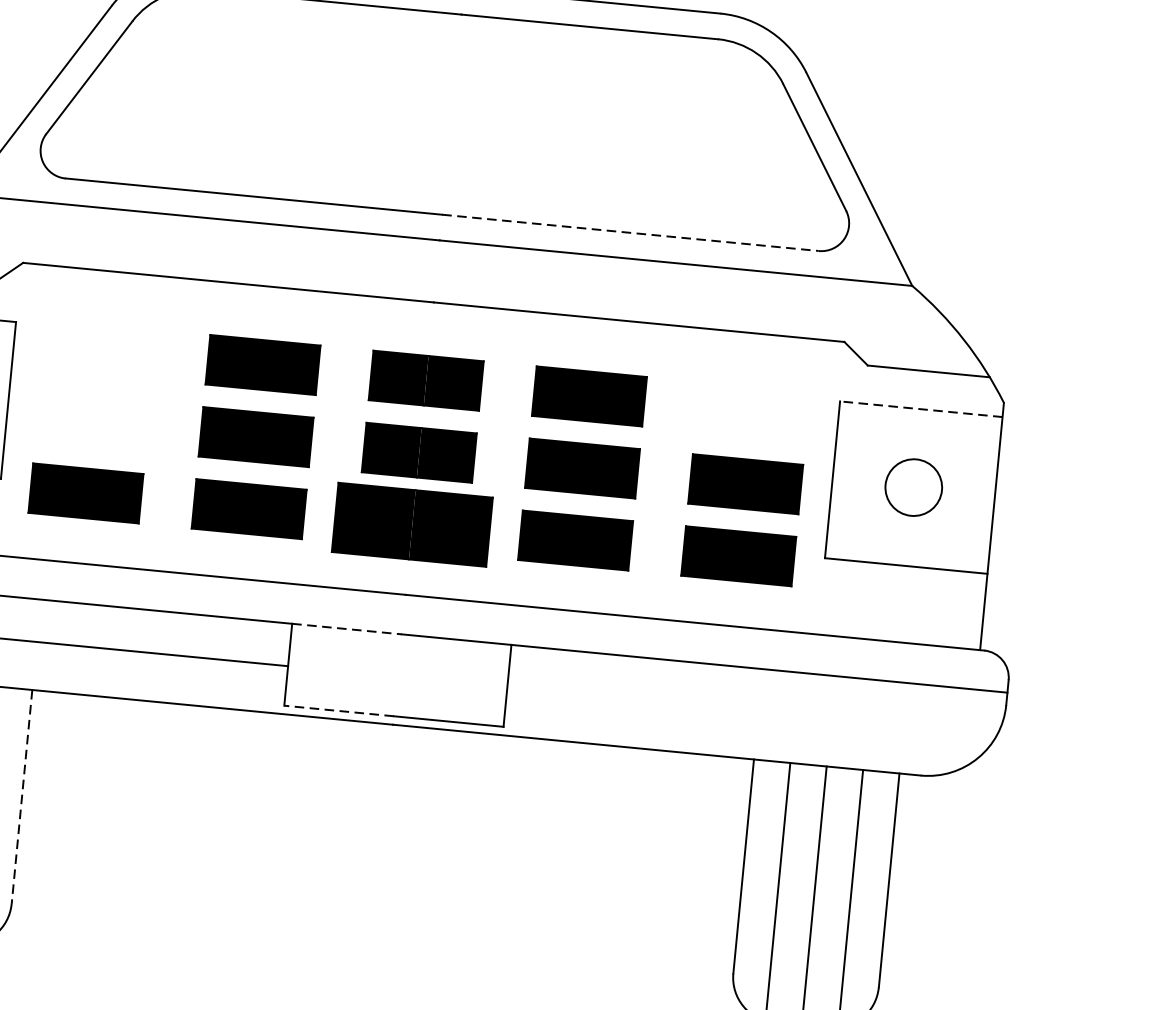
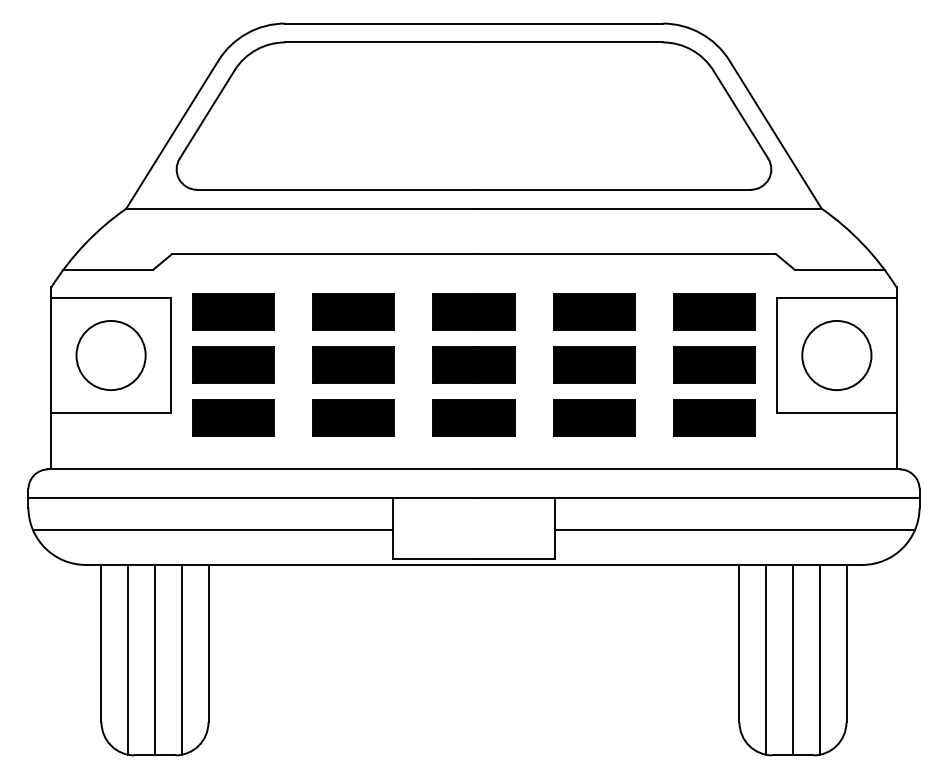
line: (630, 232) -> (612, 189), dashed -> solid
part: (99, 348) -> (233, 311), added
line: (920, 408) -> (836, 297), dashed -> solid
part: (753, 411) -> (714, 311), added
part: (92, 420) -> (233, 364), added
circle: (913, 487) -> (836, 355), size x1.67
part: (411, 524) -> (473, 417), size x0.71
line: (348, 629) -> (434, 498), dashed -> solid
line: (338, 710) -> (433, 558), dashed -> solid
line: (751, 710) -> (734, 529), added
line: (21, 796) -> (208, 643), dashed -> solid

